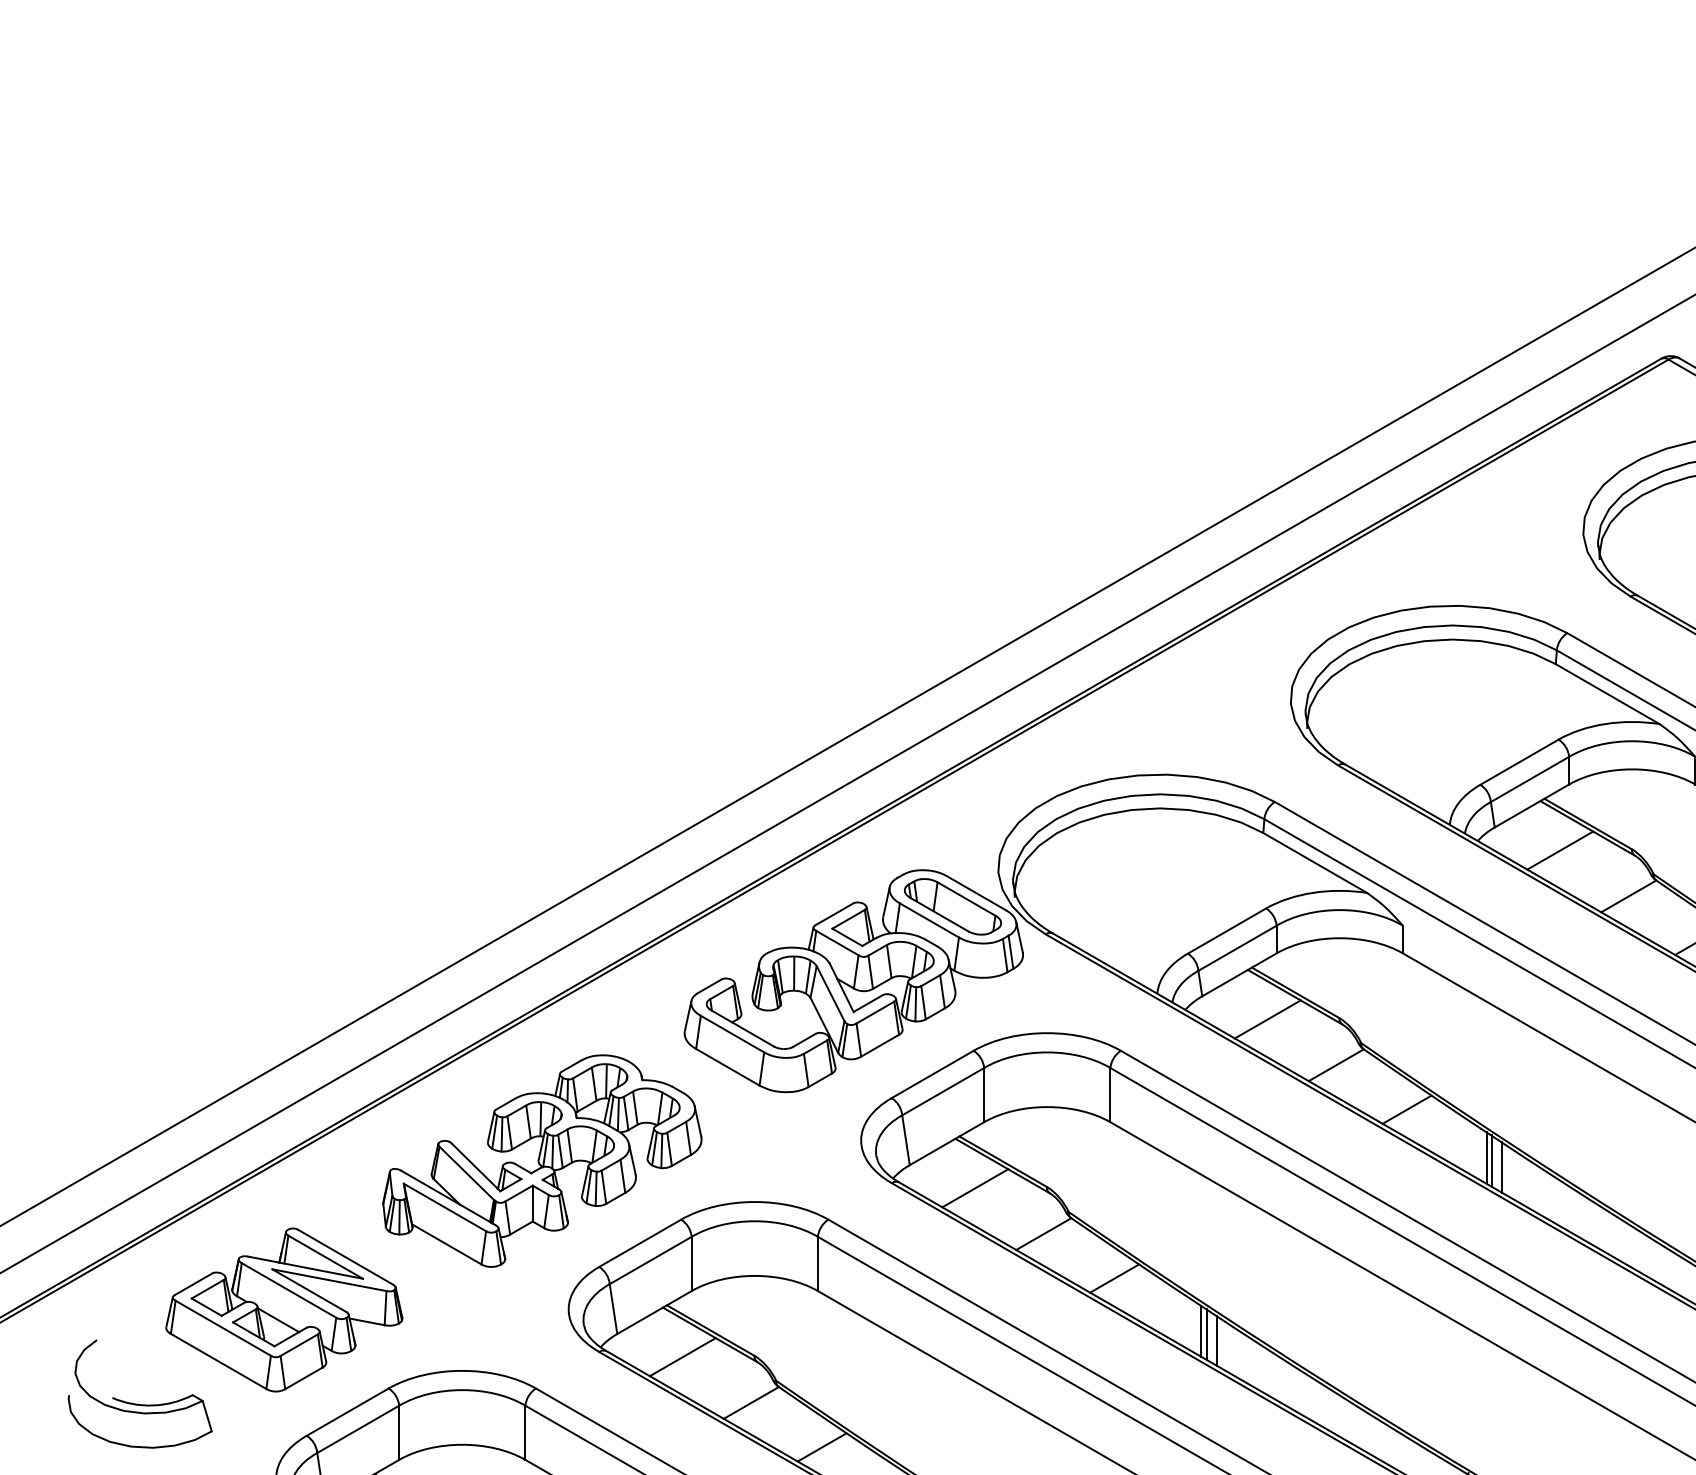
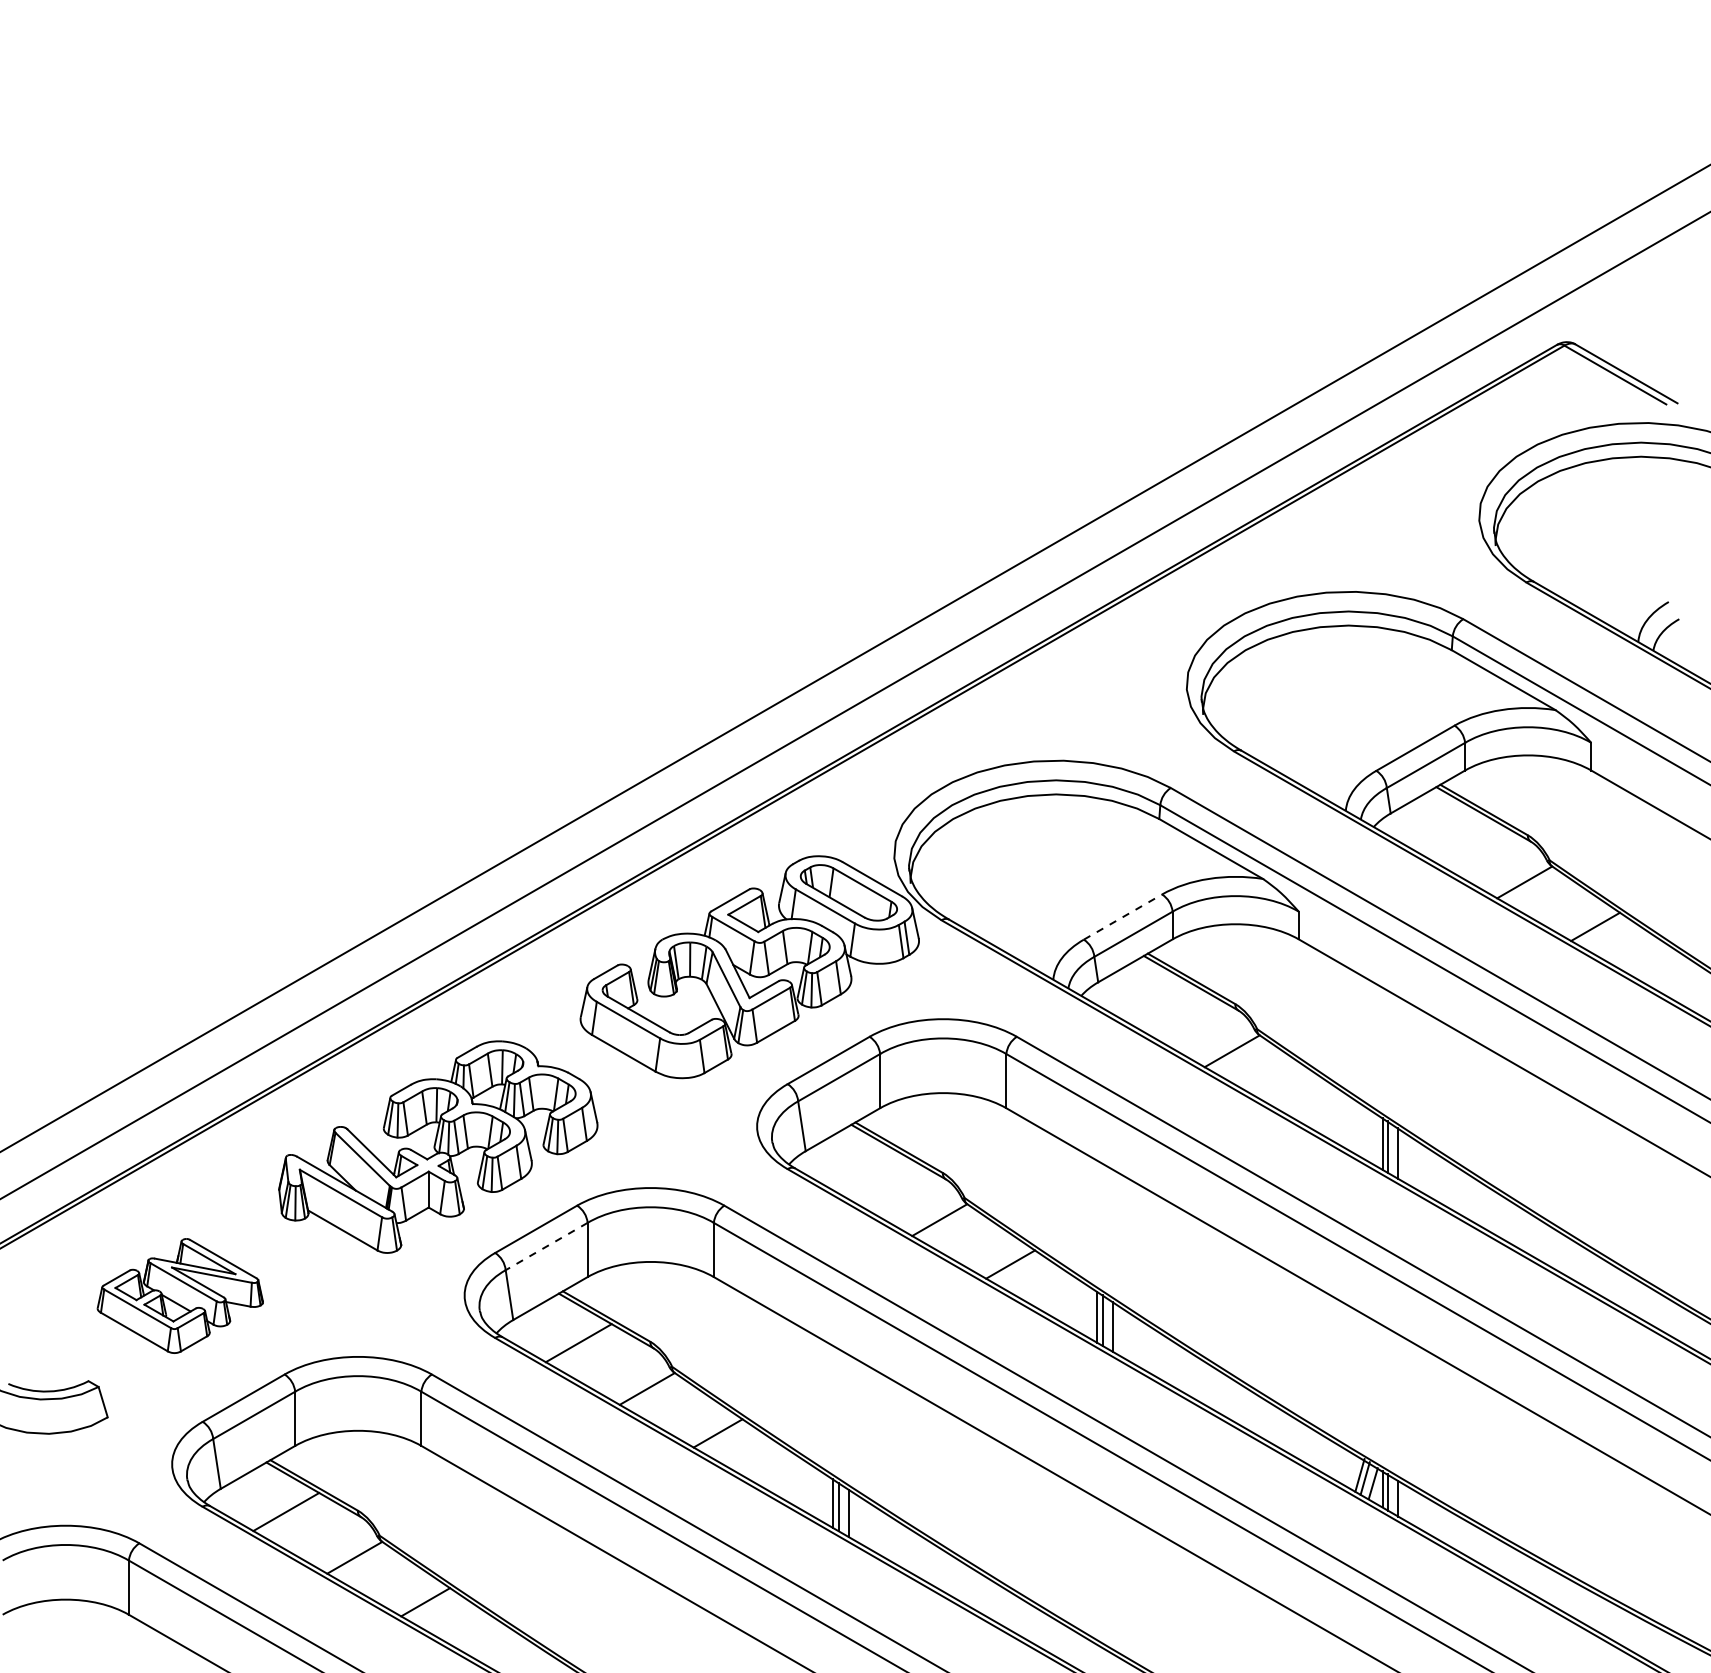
line: (1560, 850) -> (1456, 836), removed
line: (1227, 930) -> (1123, 916), solid -> dashed
line: (1267, 1019) -> (1163, 1005), removed
line: (1406, 1109) -> (1302, 1095), removed
line: (975, 1188) -> (871, 1174), removed
line: (650, 1260) -> (546, 1246), solid -> dashed
part: (284, 1309) -> (180, 1295), size x0.7

